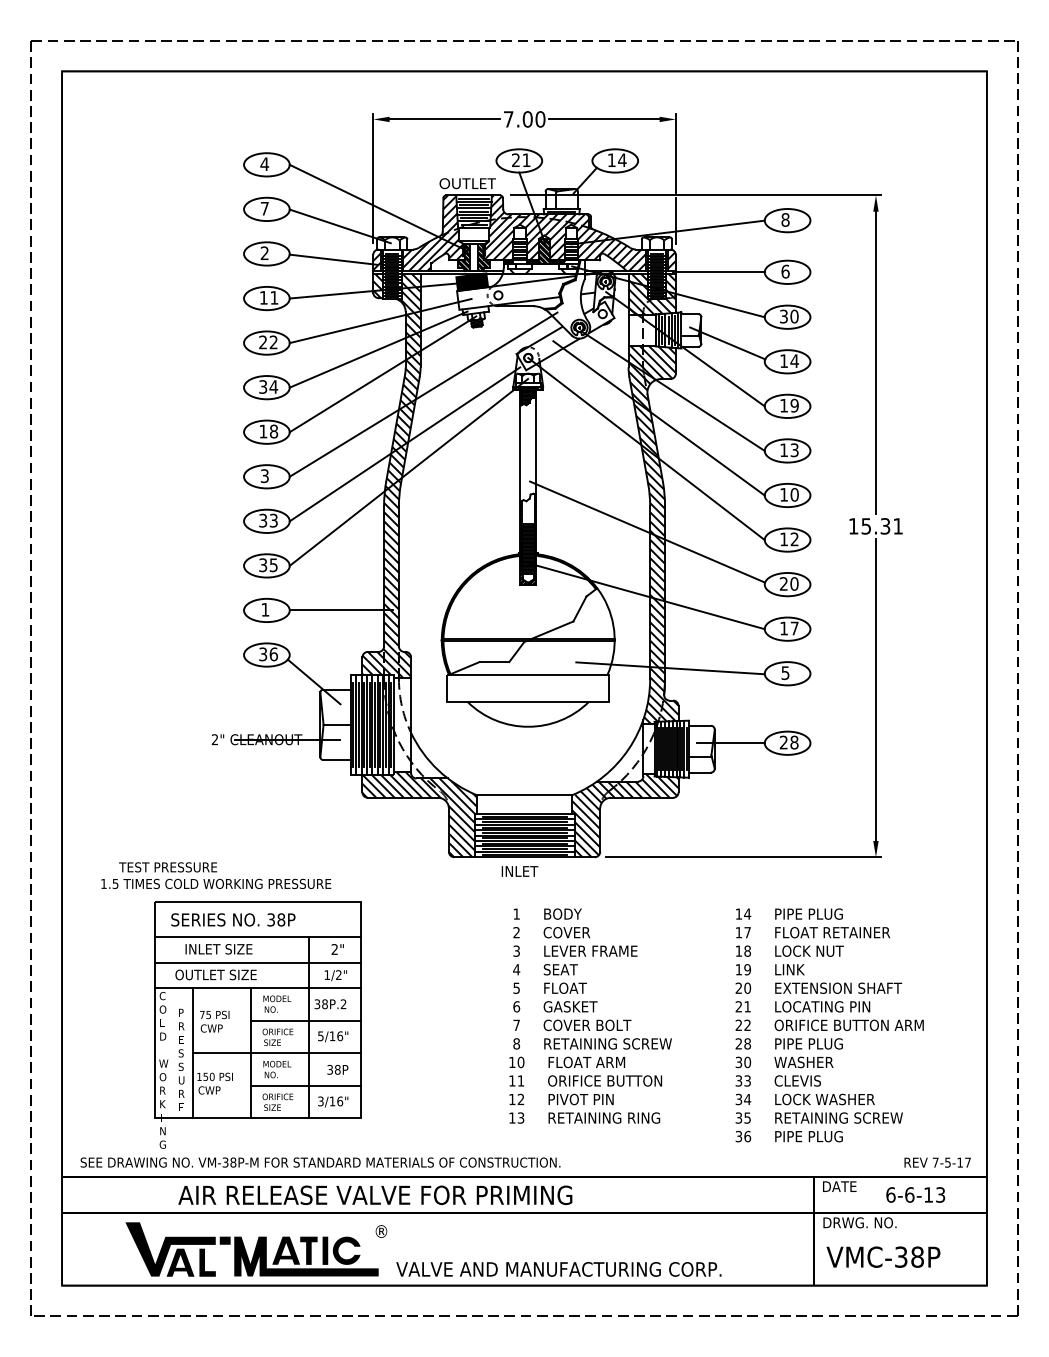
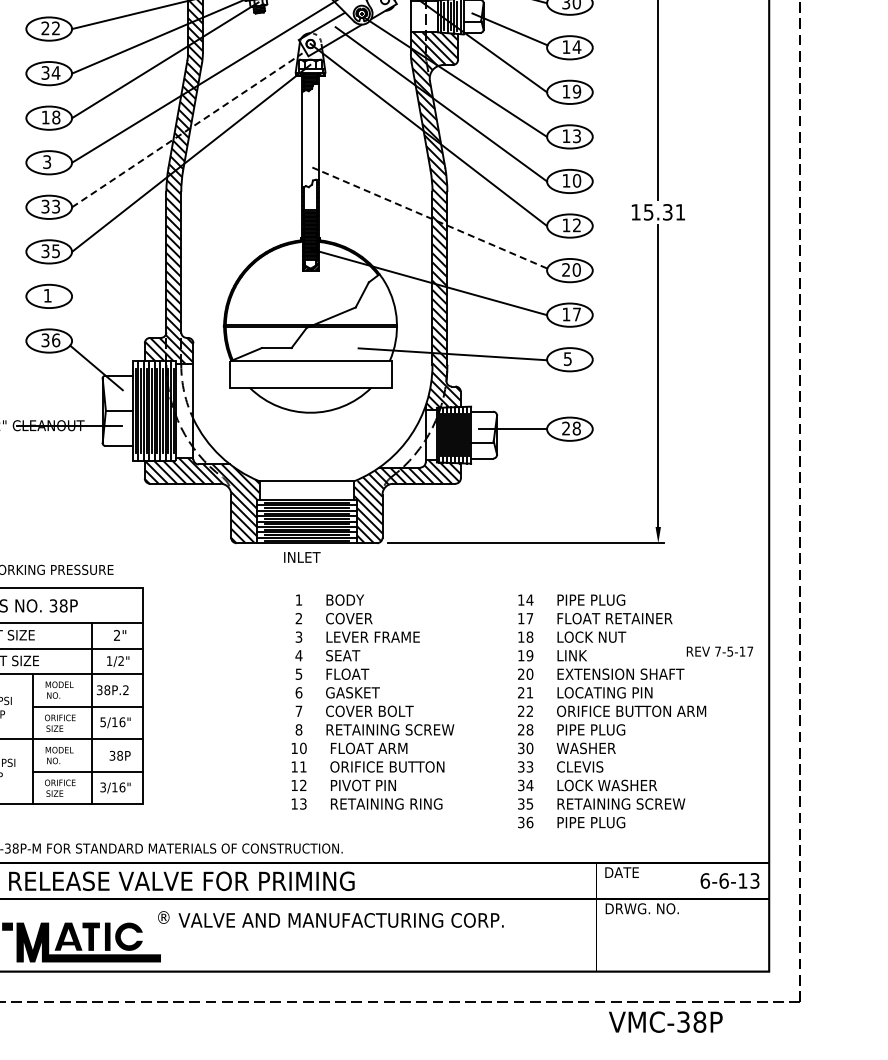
line: (404, 444) -> (186, 130), solid -> dashed
line: (647, 532) -> (429, 218), solid -> dashed
line: (340, 610) -> (122, 296), removed
text: (937, 1162) -> (719, 651), moved
text: (915, 1194) -> (729, 880), moved
text: (883, 1256) -> (665, 1021), moved
text: (558, 1269) -> (340, 920), moved

